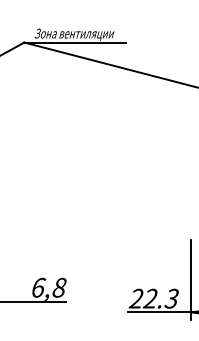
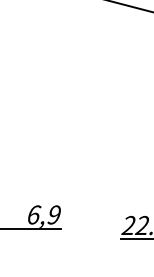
text: (59, 287) -> (54, 214), 6,8 -> 6,9

